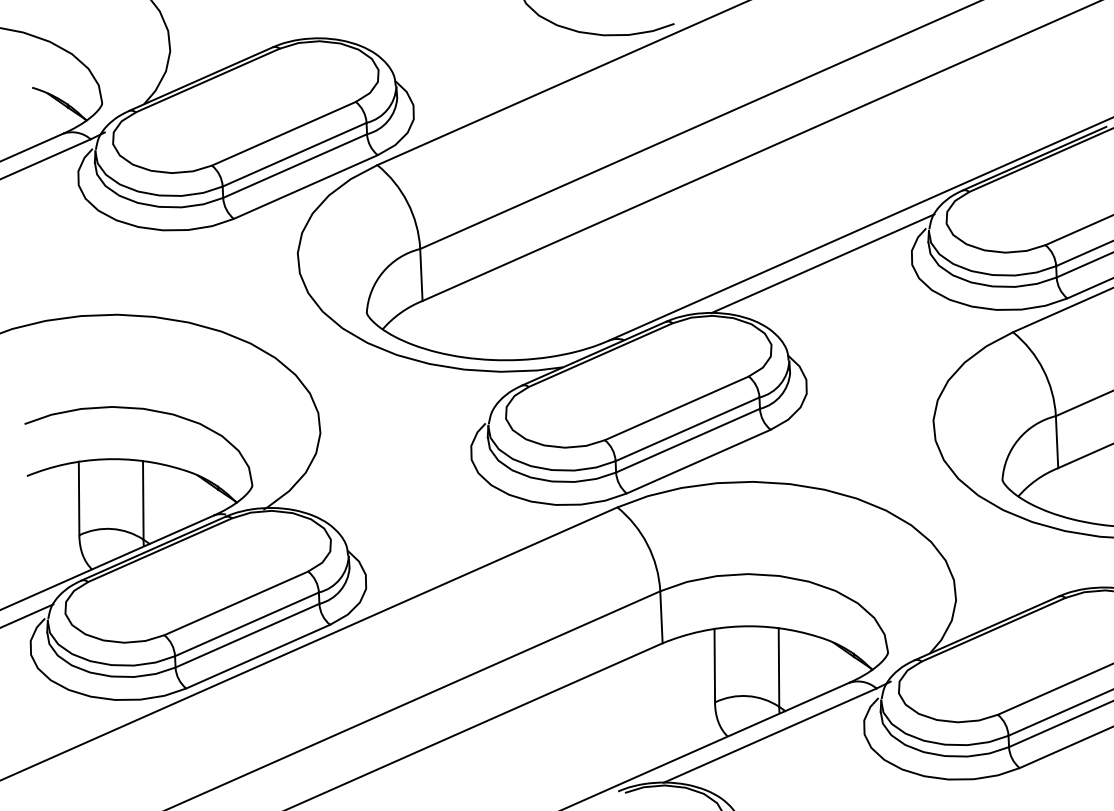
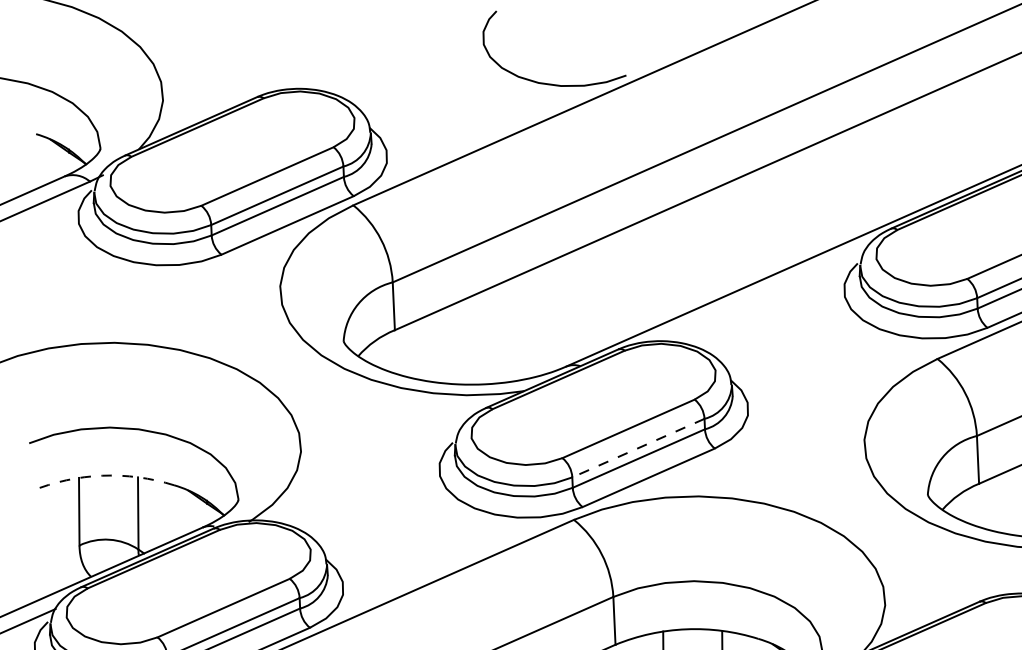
line: (822, 263) -> (762, 295), removed
line: (687, 429) -> (638, 448), solid -> dashed
arc: (104, 459) -> (102, 475), solid -> dashed

